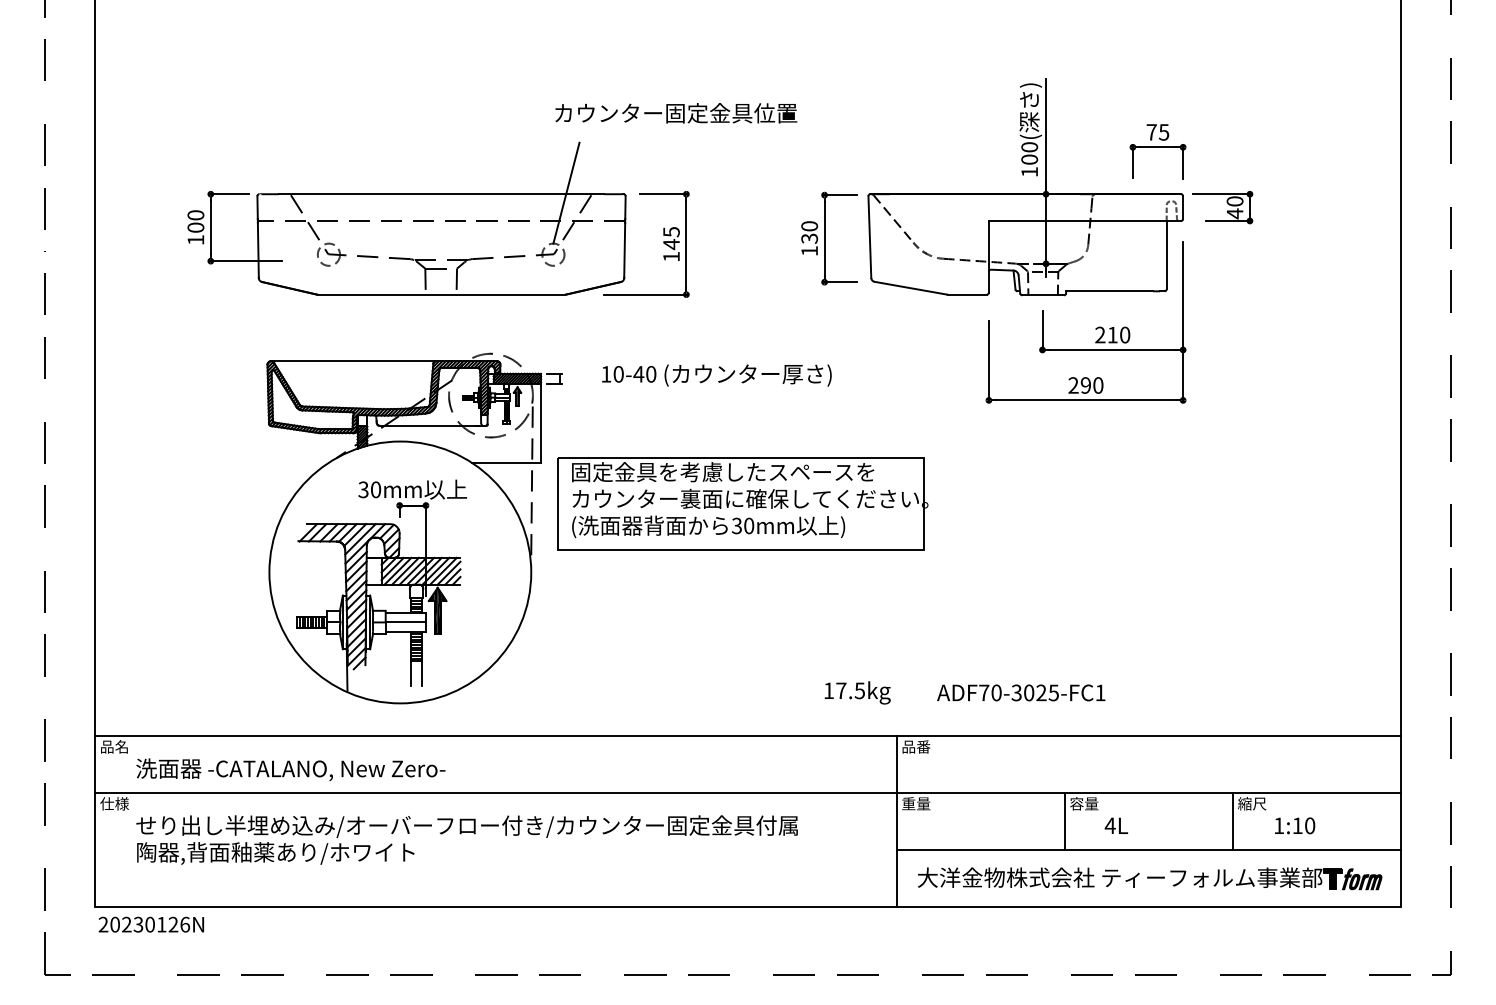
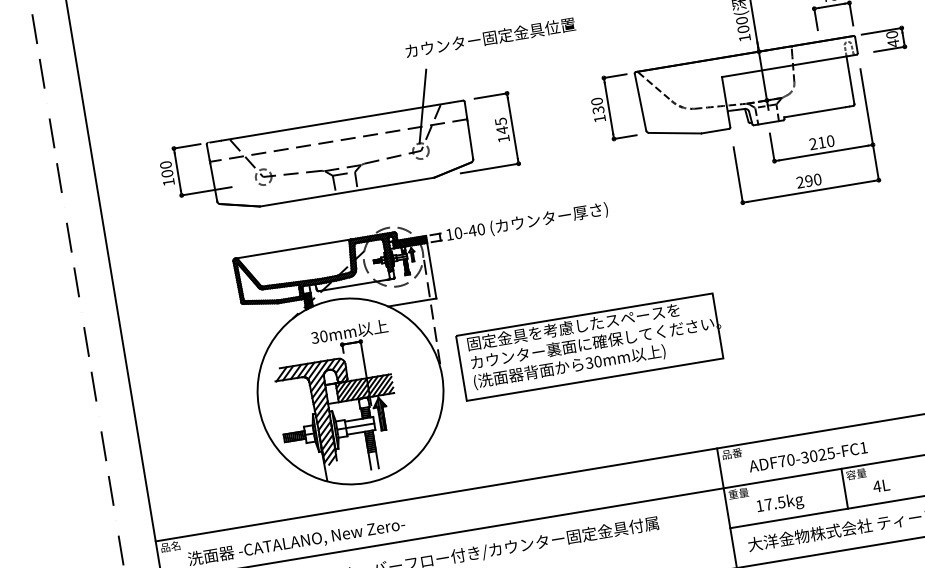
text: (716, 375) -> (527, 222), moved
part: (742, 503) -> (590, 346), moved
text: (857, 692) -> (780, 503), moved
text: (1021, 692) -> (808, 456), moved

